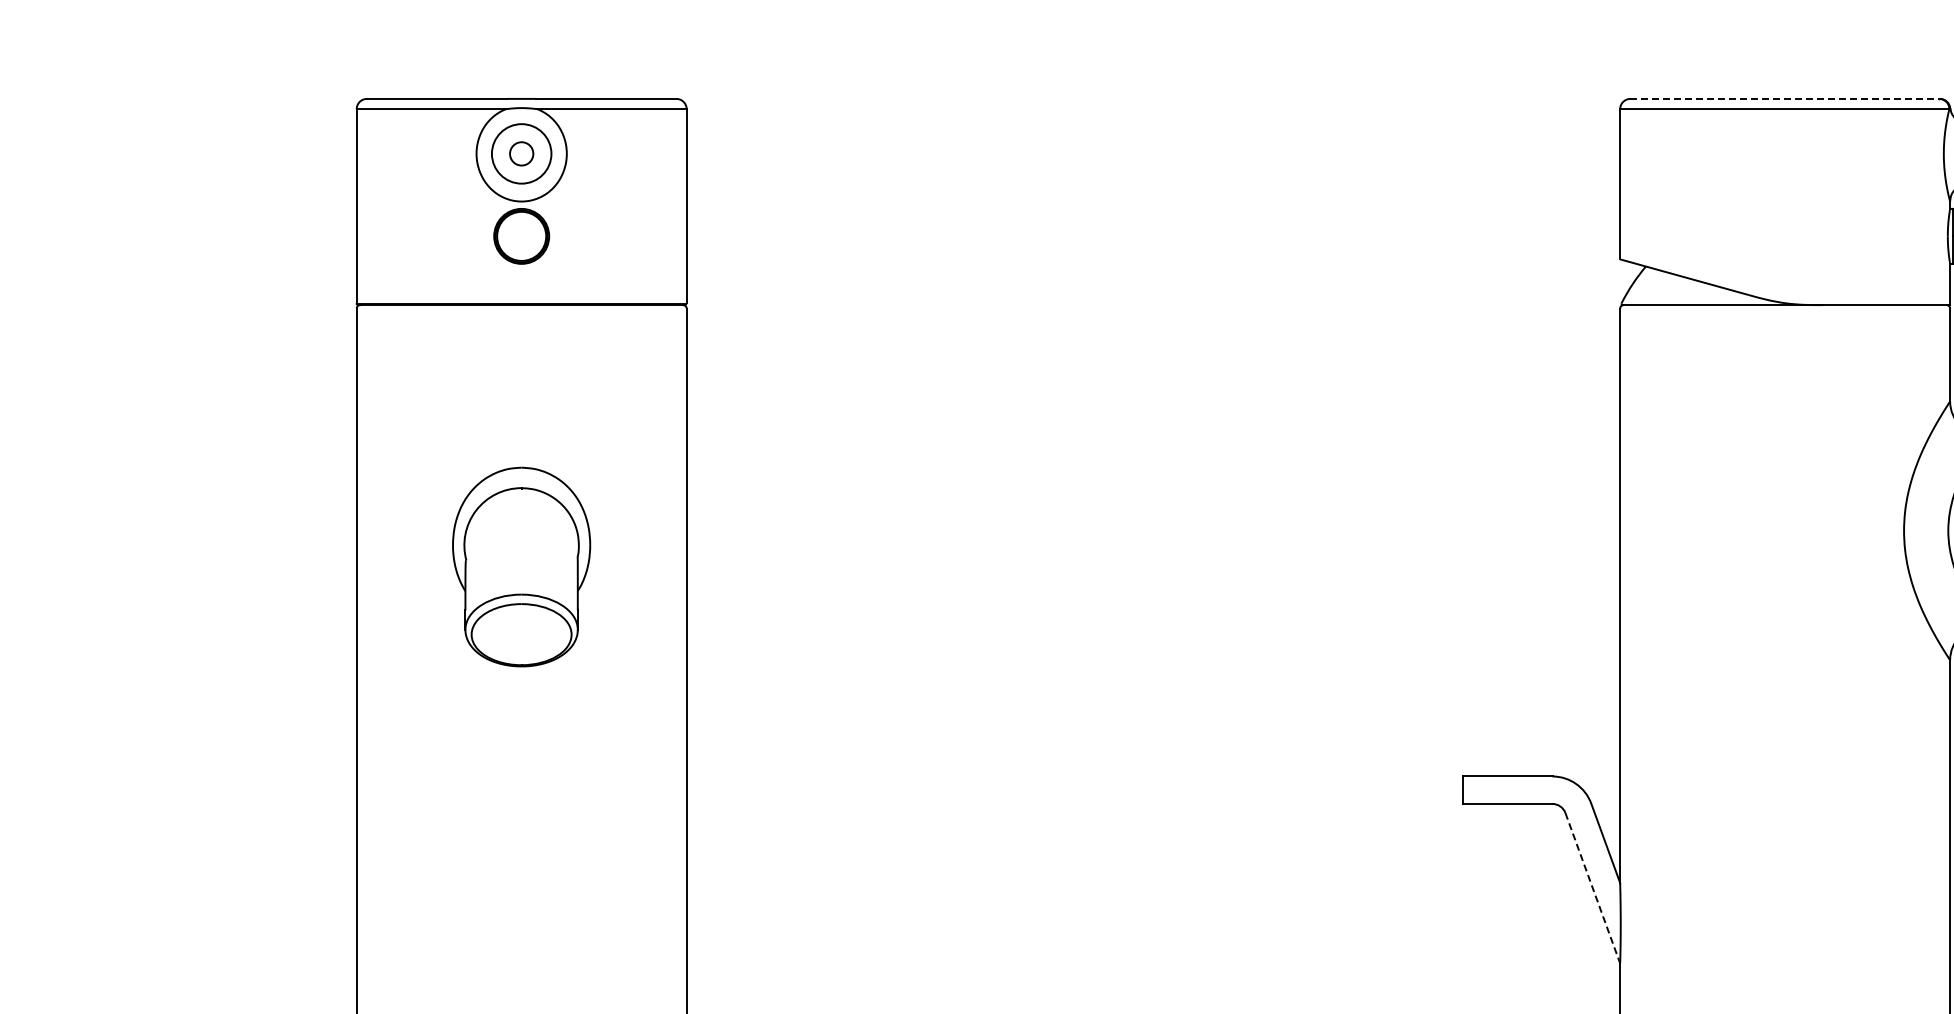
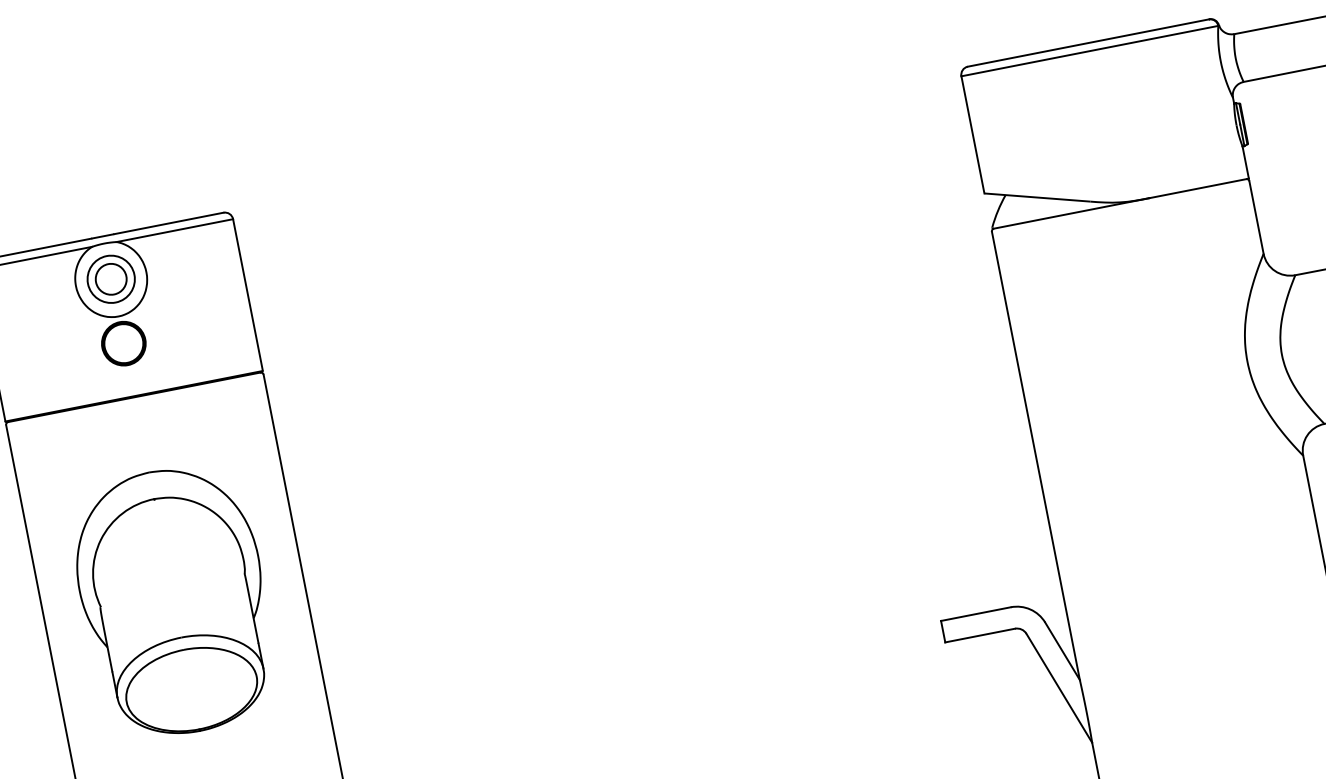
line: (1785, 98) -> (1088, 42), dashed -> solid
circle: (521, 153) -> (111, 279), size x1.67
part: (521, 566) -> (174, 601), size x1.67
line: (1592, 888) -> (1059, 688), dashed -> solid

